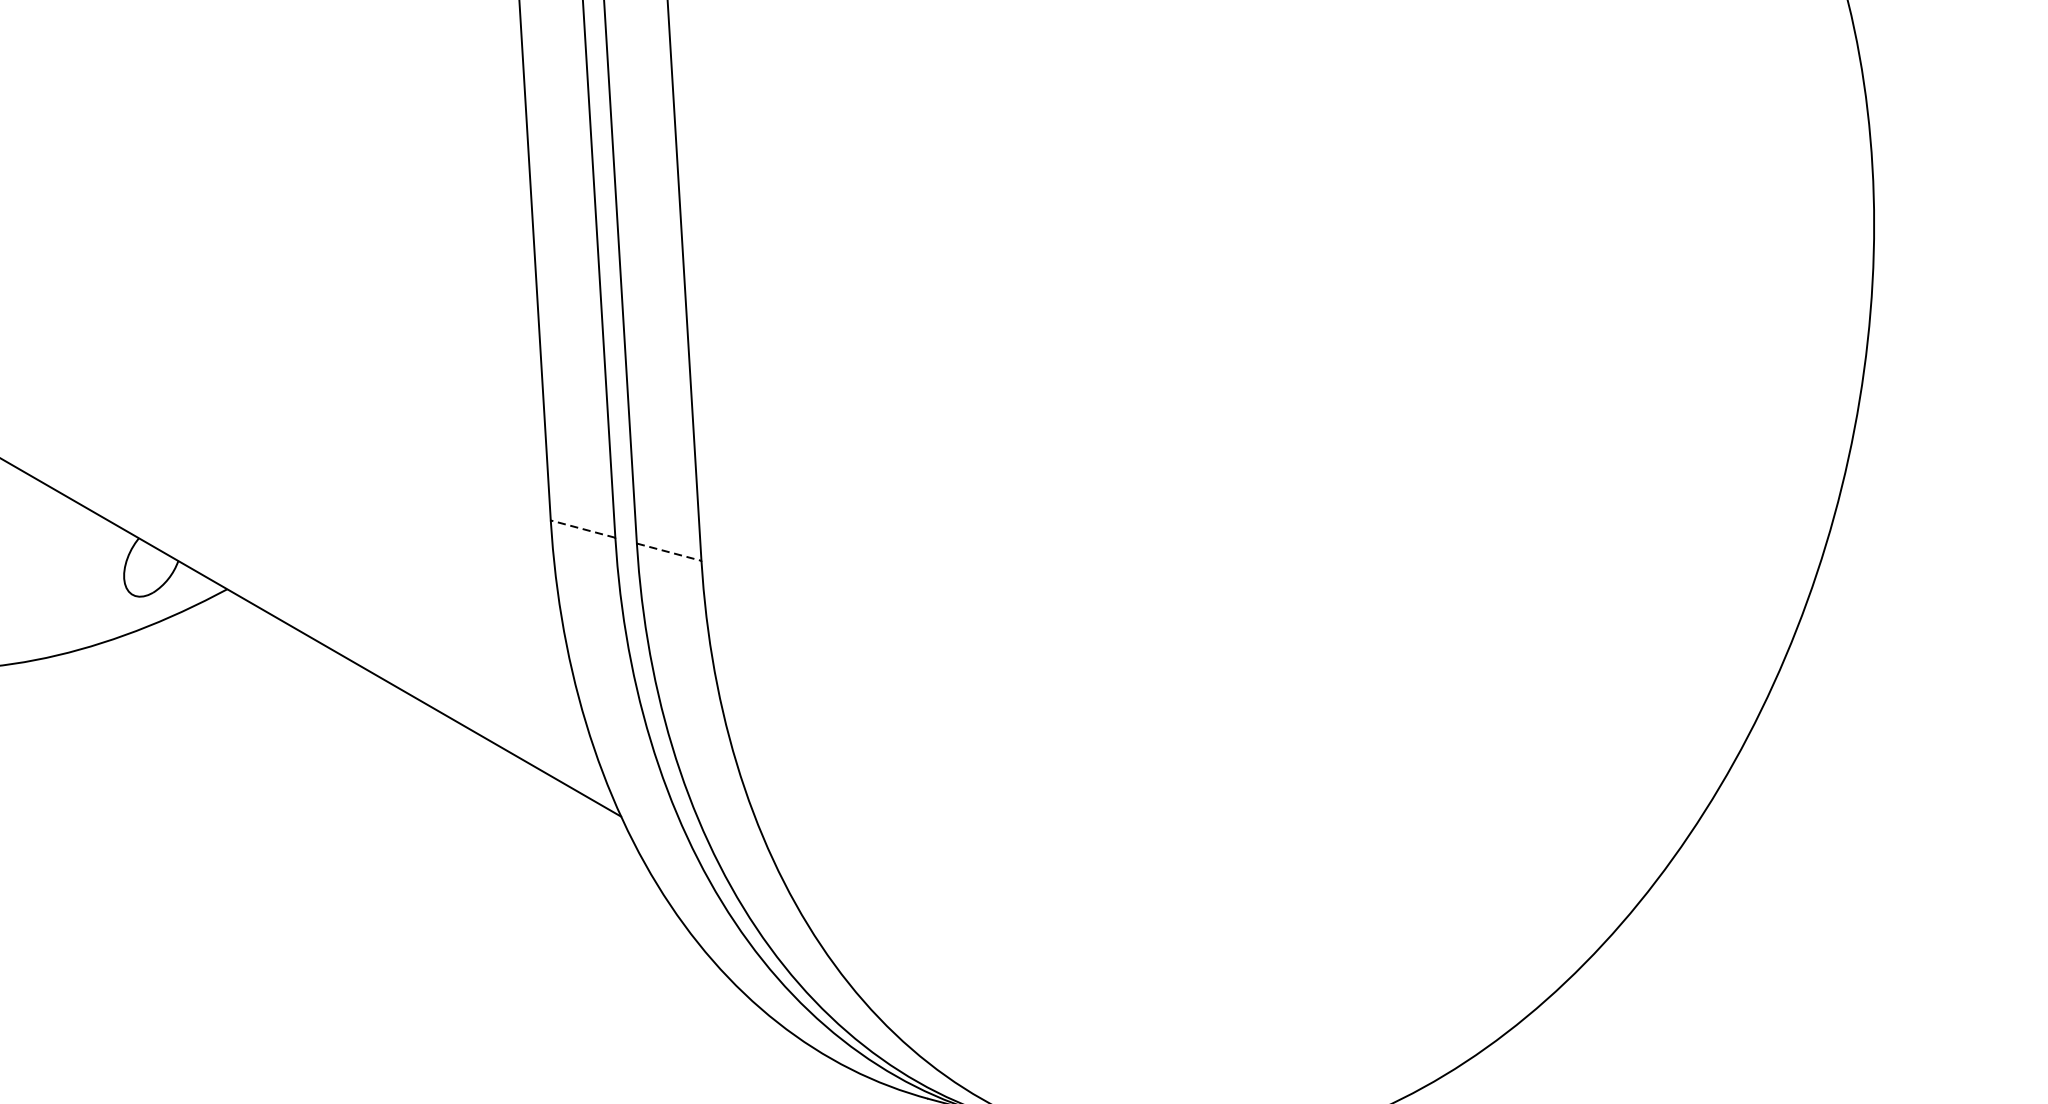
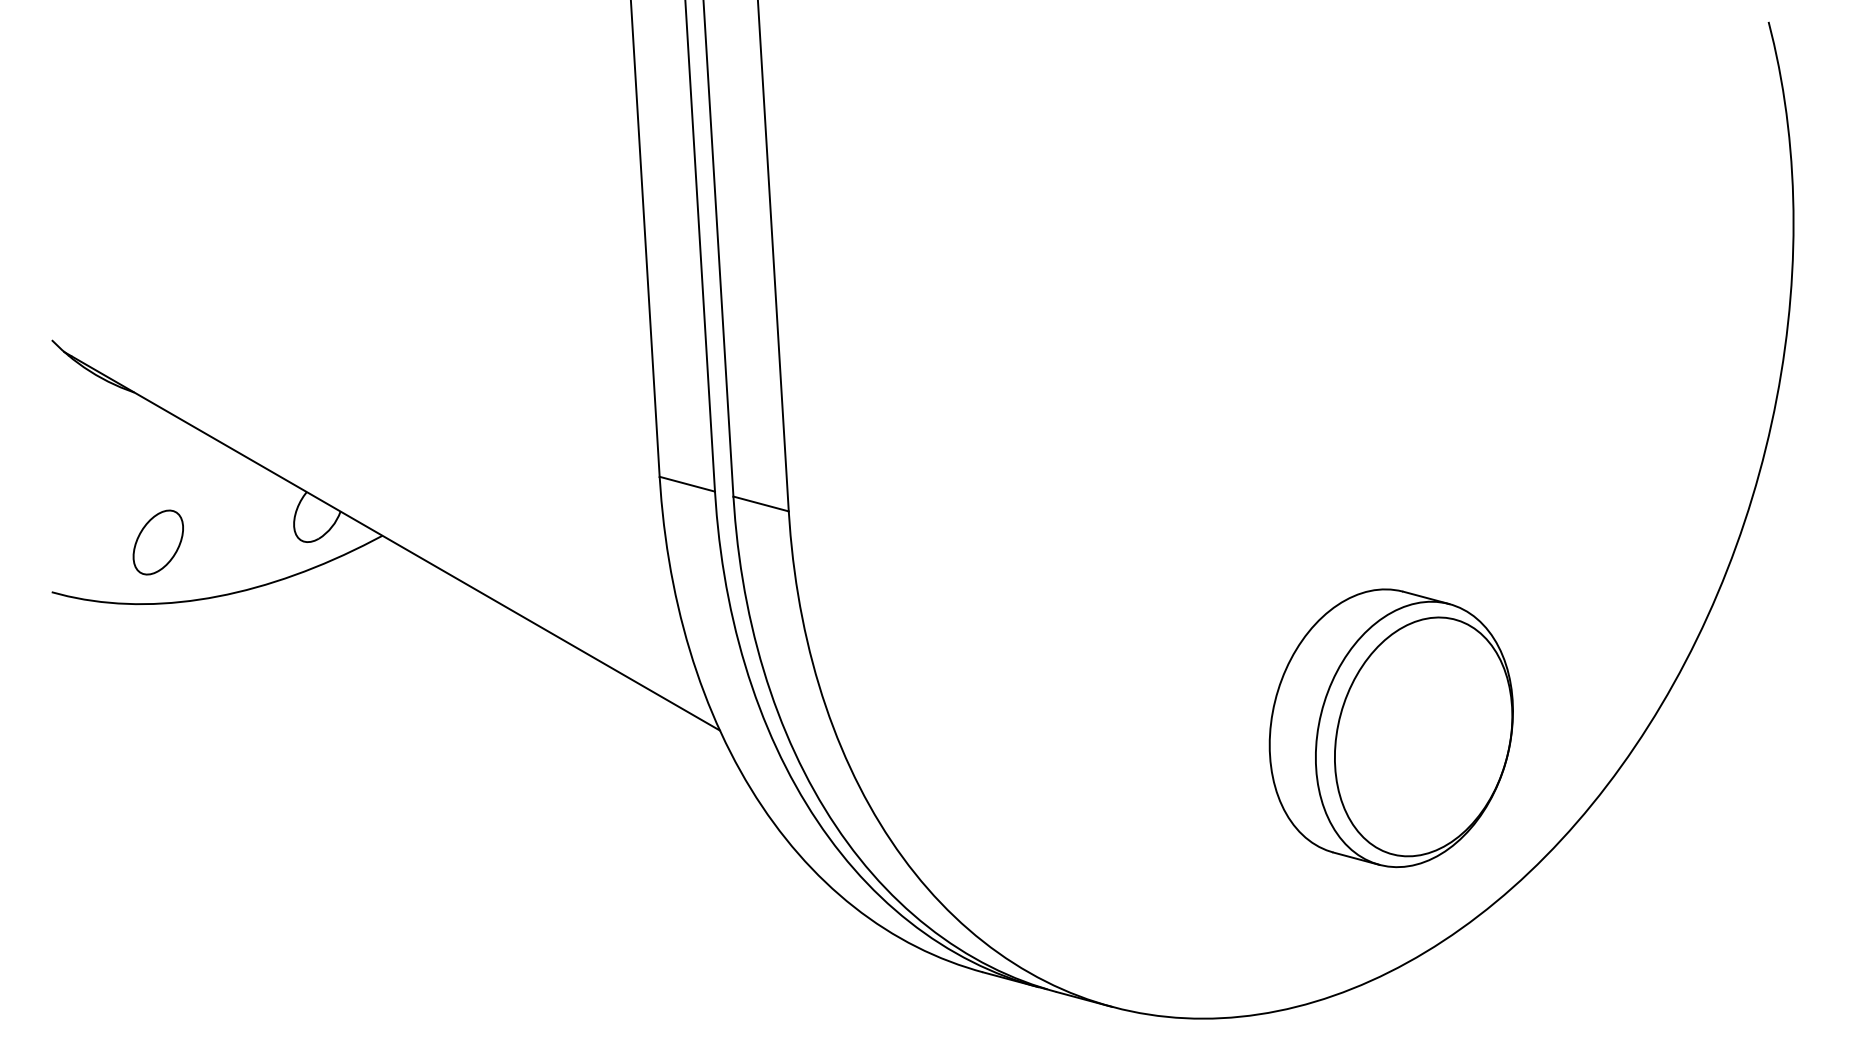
line: (583, 529) -> (687, 484), dashed -> solid
line: (669, 551) -> (761, 503), dashed -> solid
part: (1403, 814) -> (1390, 728), added

